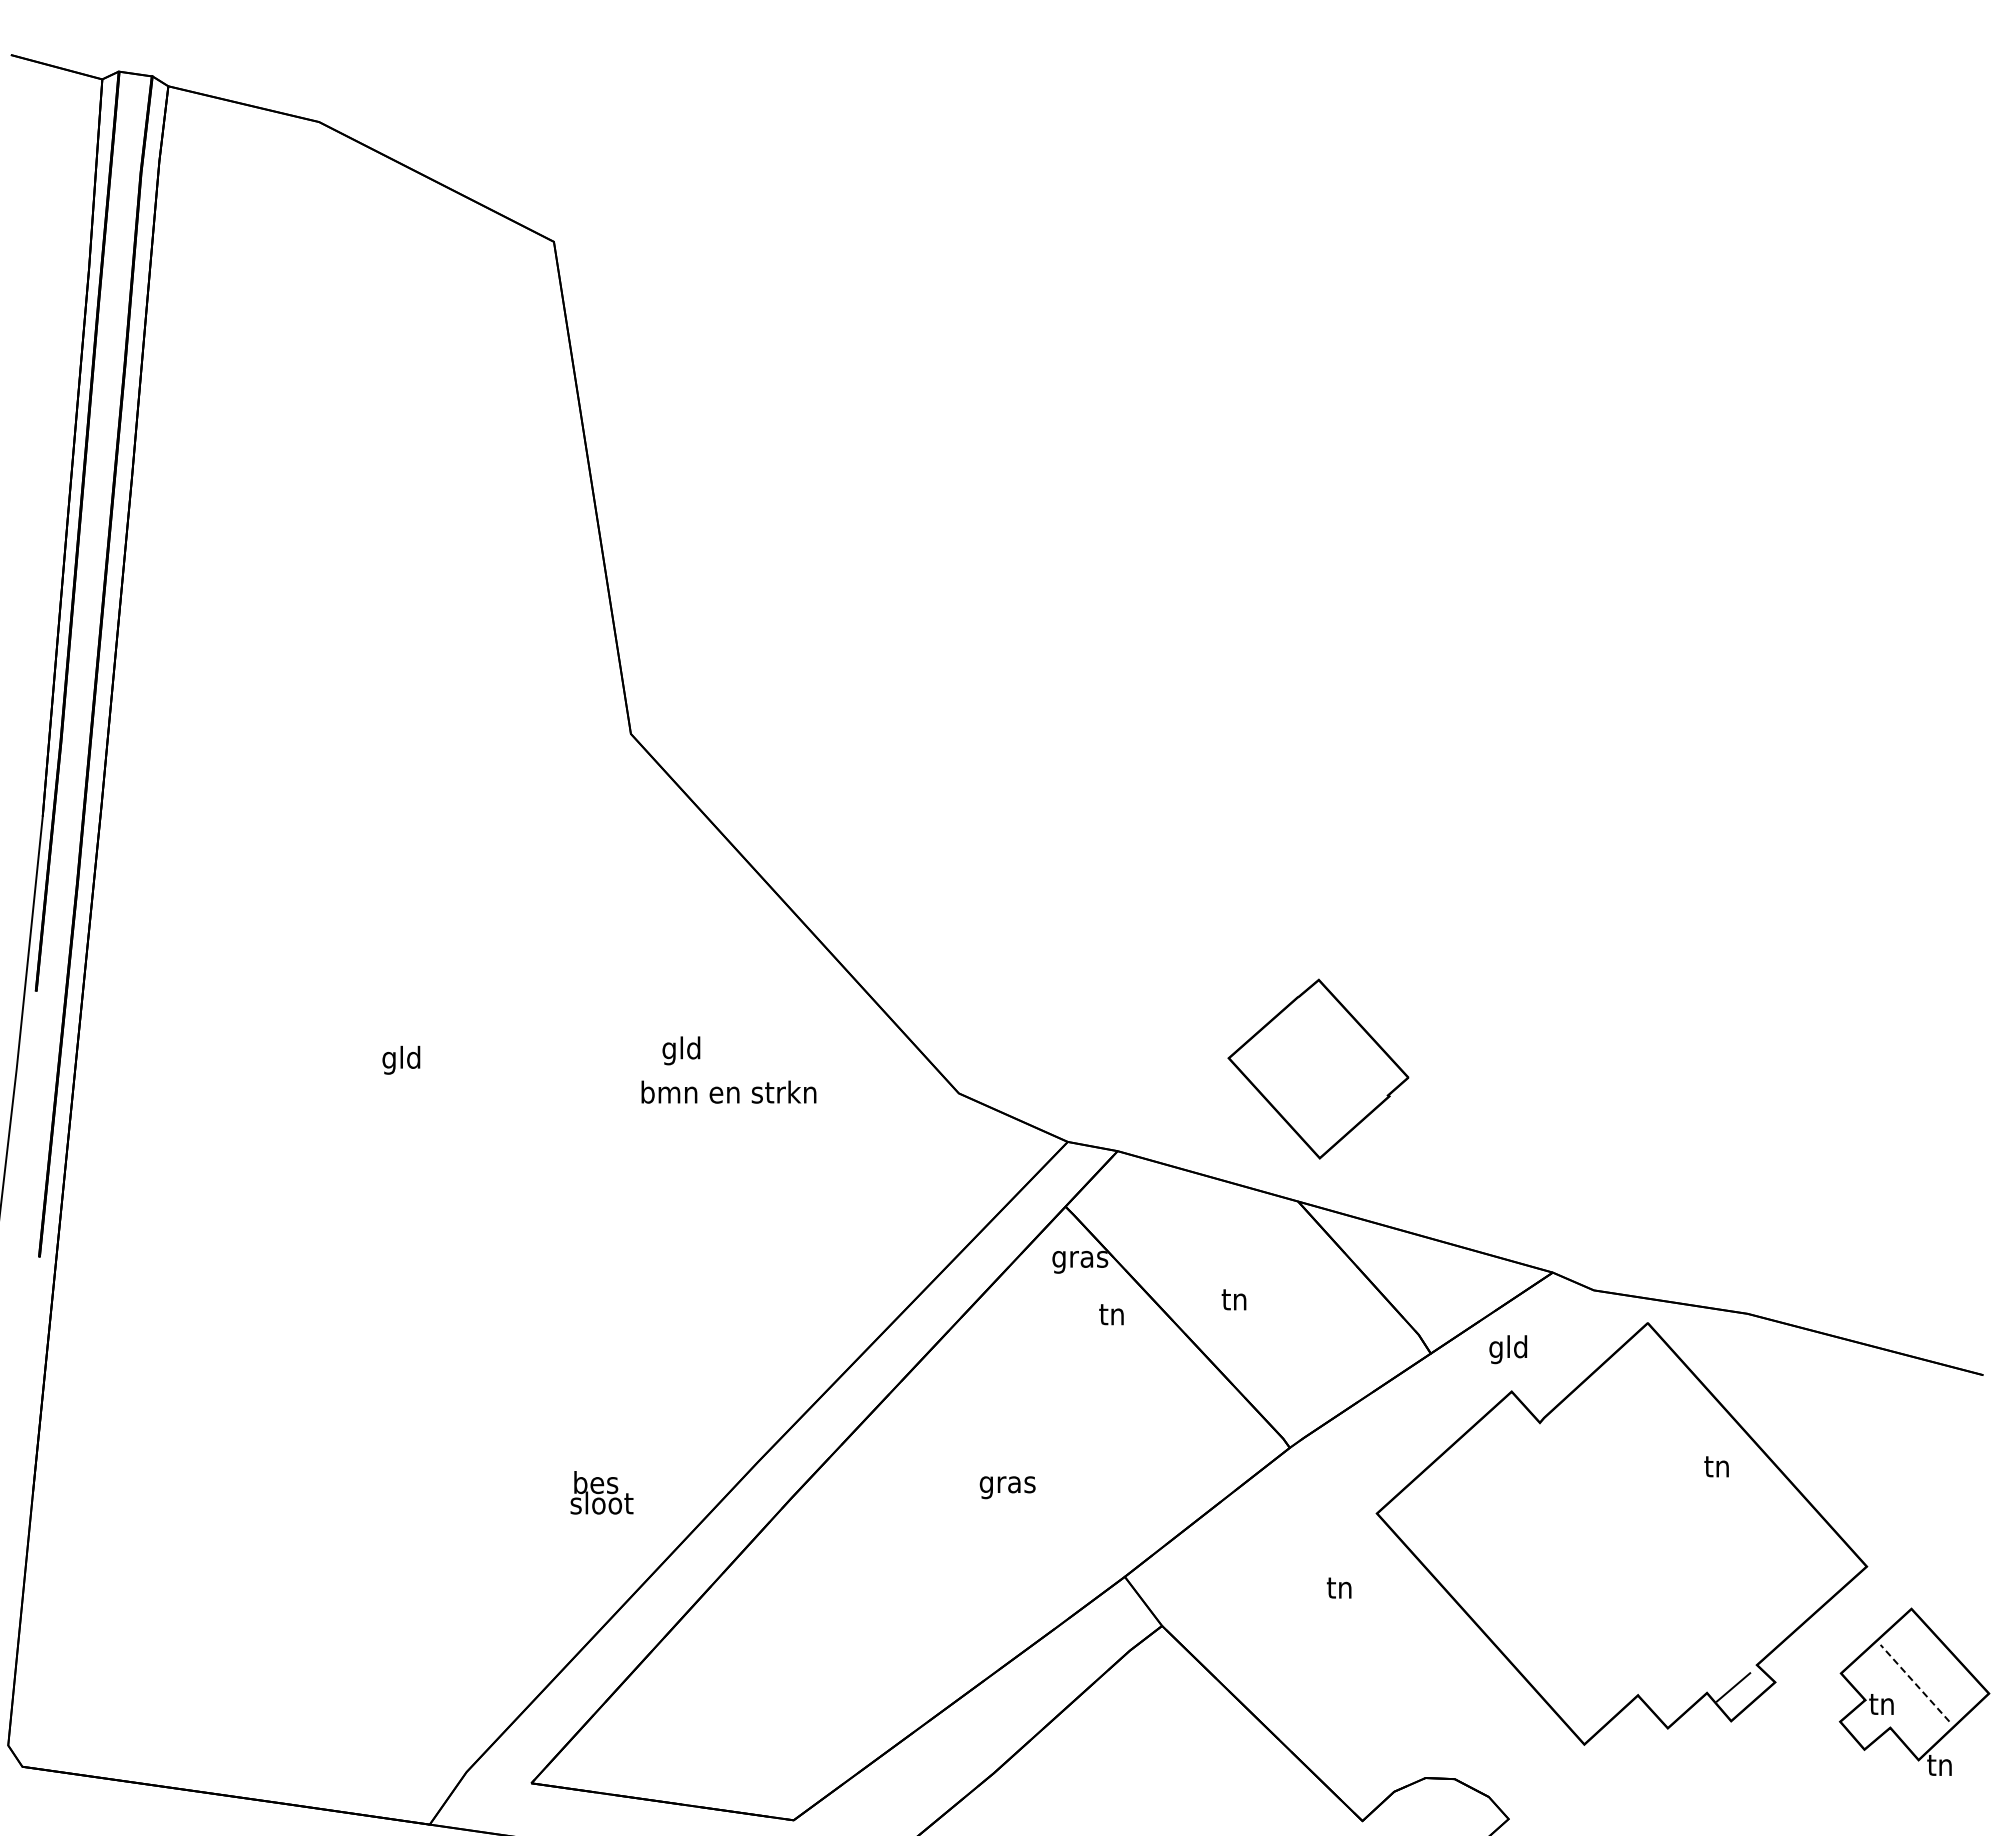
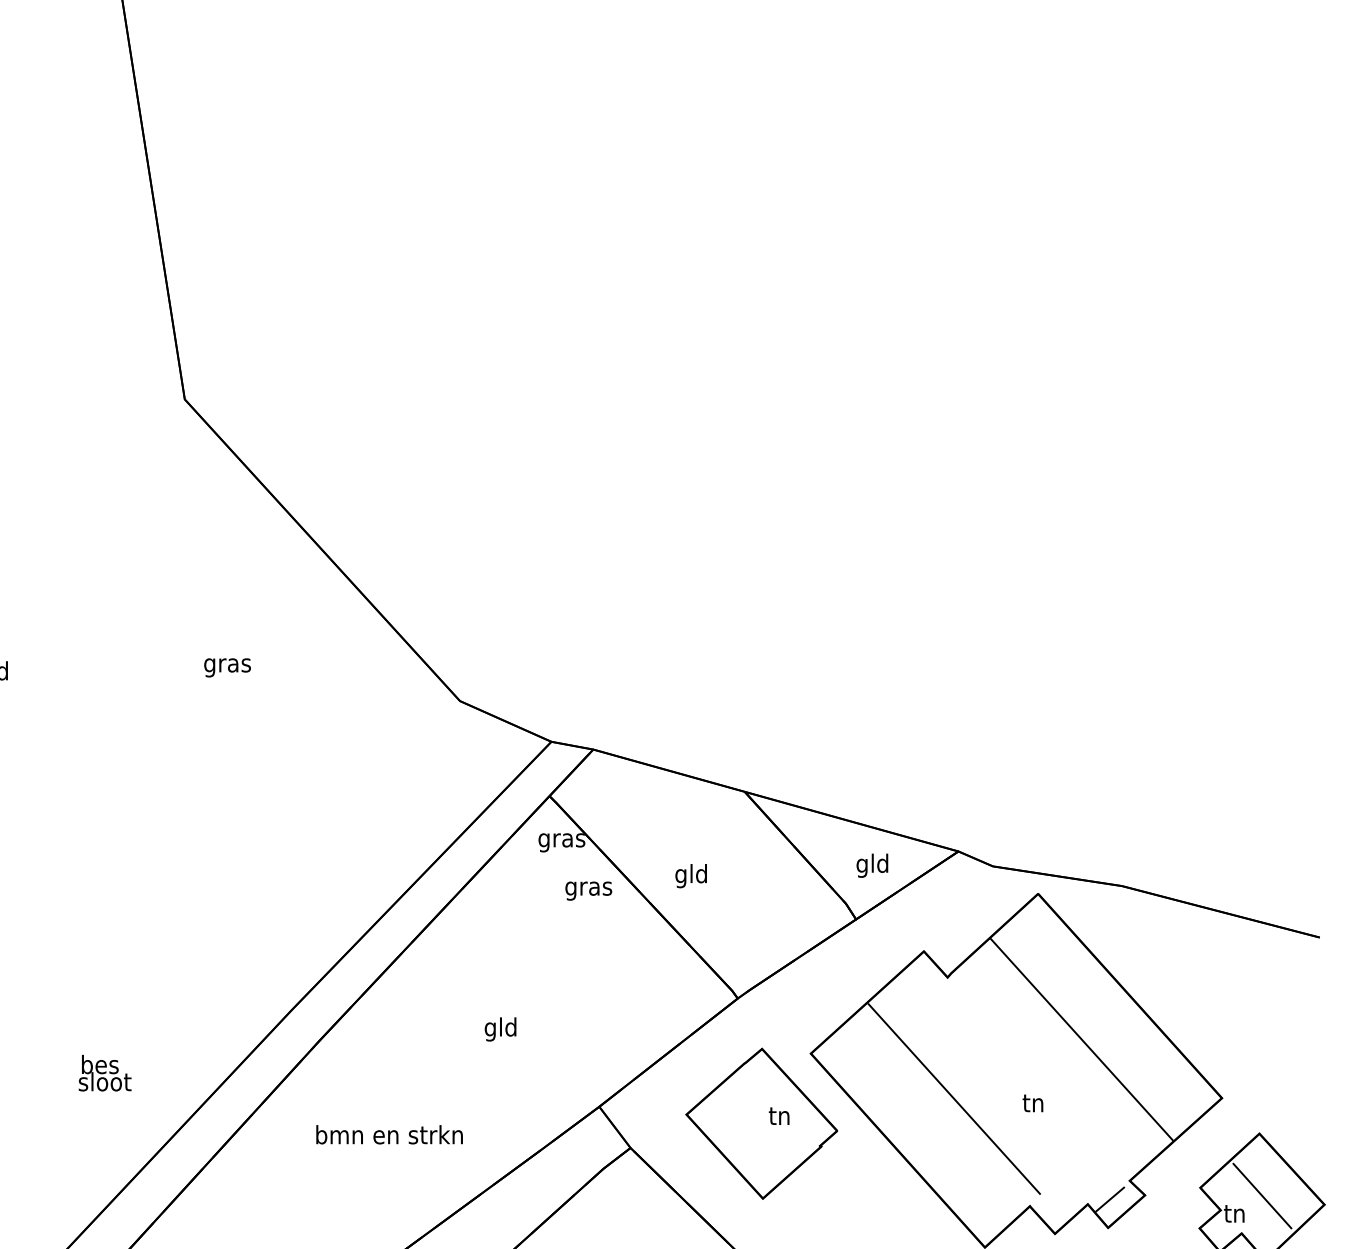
text: (681, 1050) -> (227, 665), gld -> gras
part: (1318, 1068) -> (761, 1123), moved
text: (728, 1091) -> (389, 1134), moved
text: (1234, 1301) -> (691, 875), tn -> gld
text: (1112, 1317) -> (588, 889), tn -> gras
text: (1508, 1349) -> (872, 865), moved
text: (1716, 1466) -> (1032, 1103), moved
text: (1007, 1484) -> (500, 1029), gras -> gld
text: (601, 1492) -> (104, 1072), moved
line: (1699, 1496) -> (1081, 1039), added
line: (1547, 1567) -> (953, 1098), added
line: (1915, 1683) -> (1262, 1196), dashed -> solid

